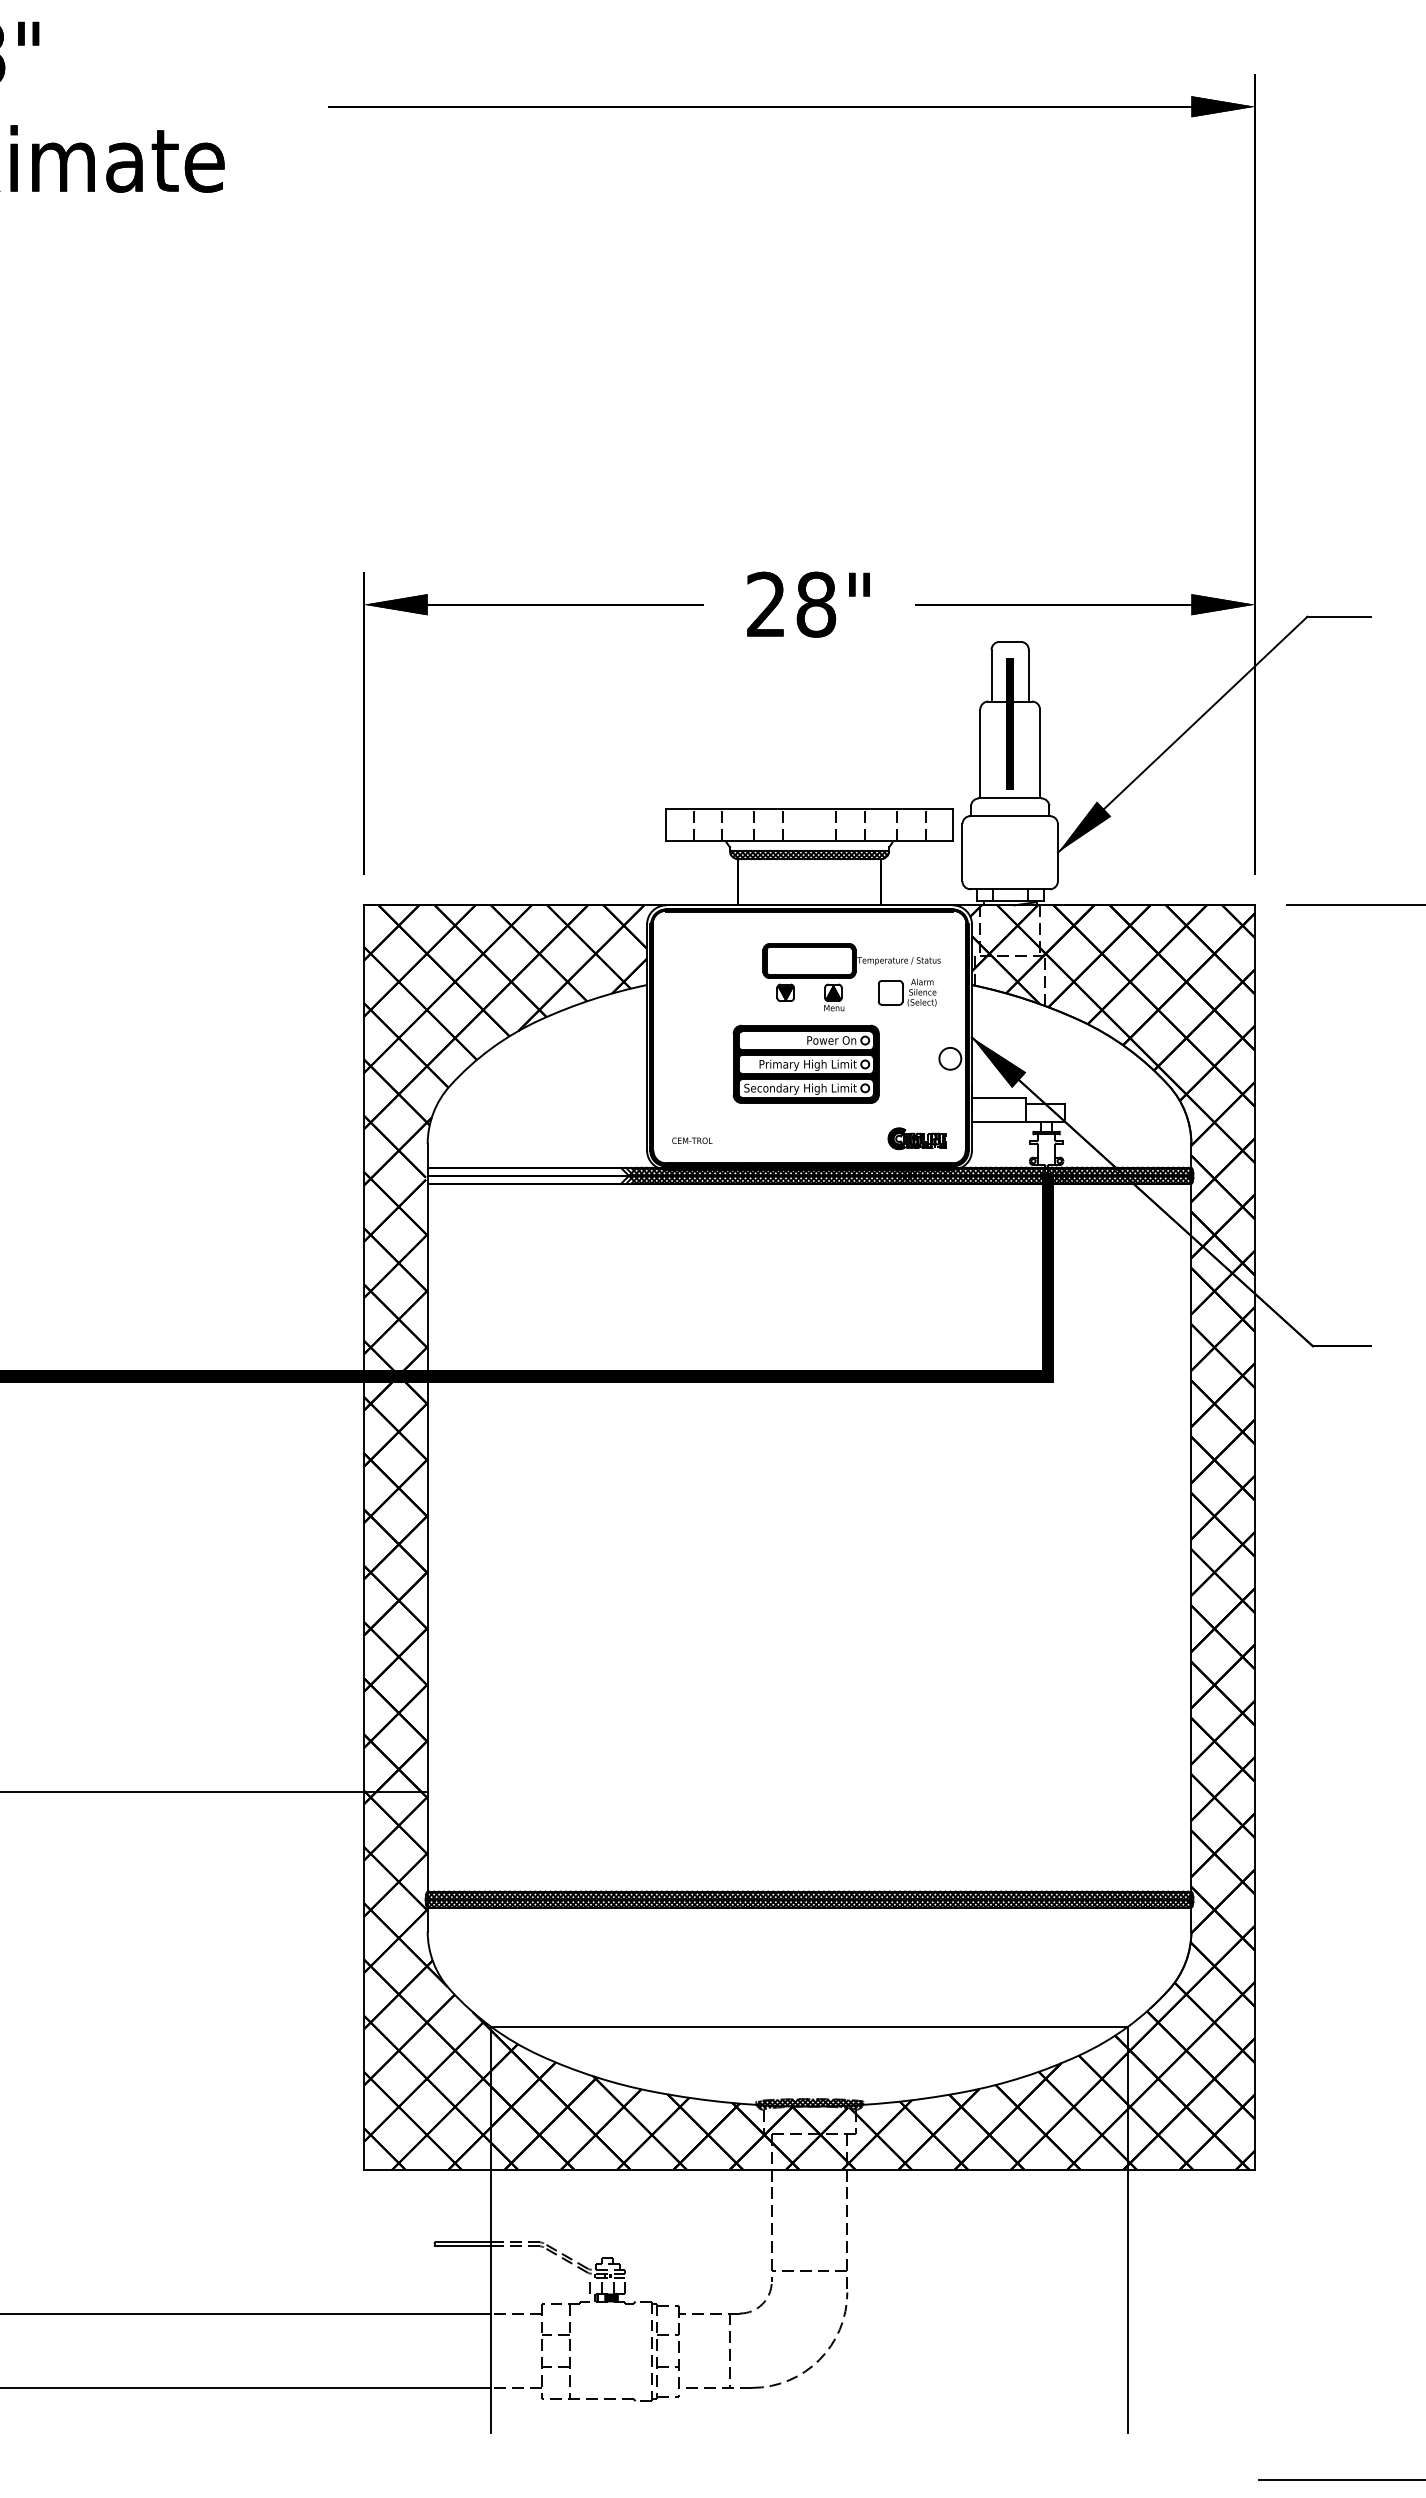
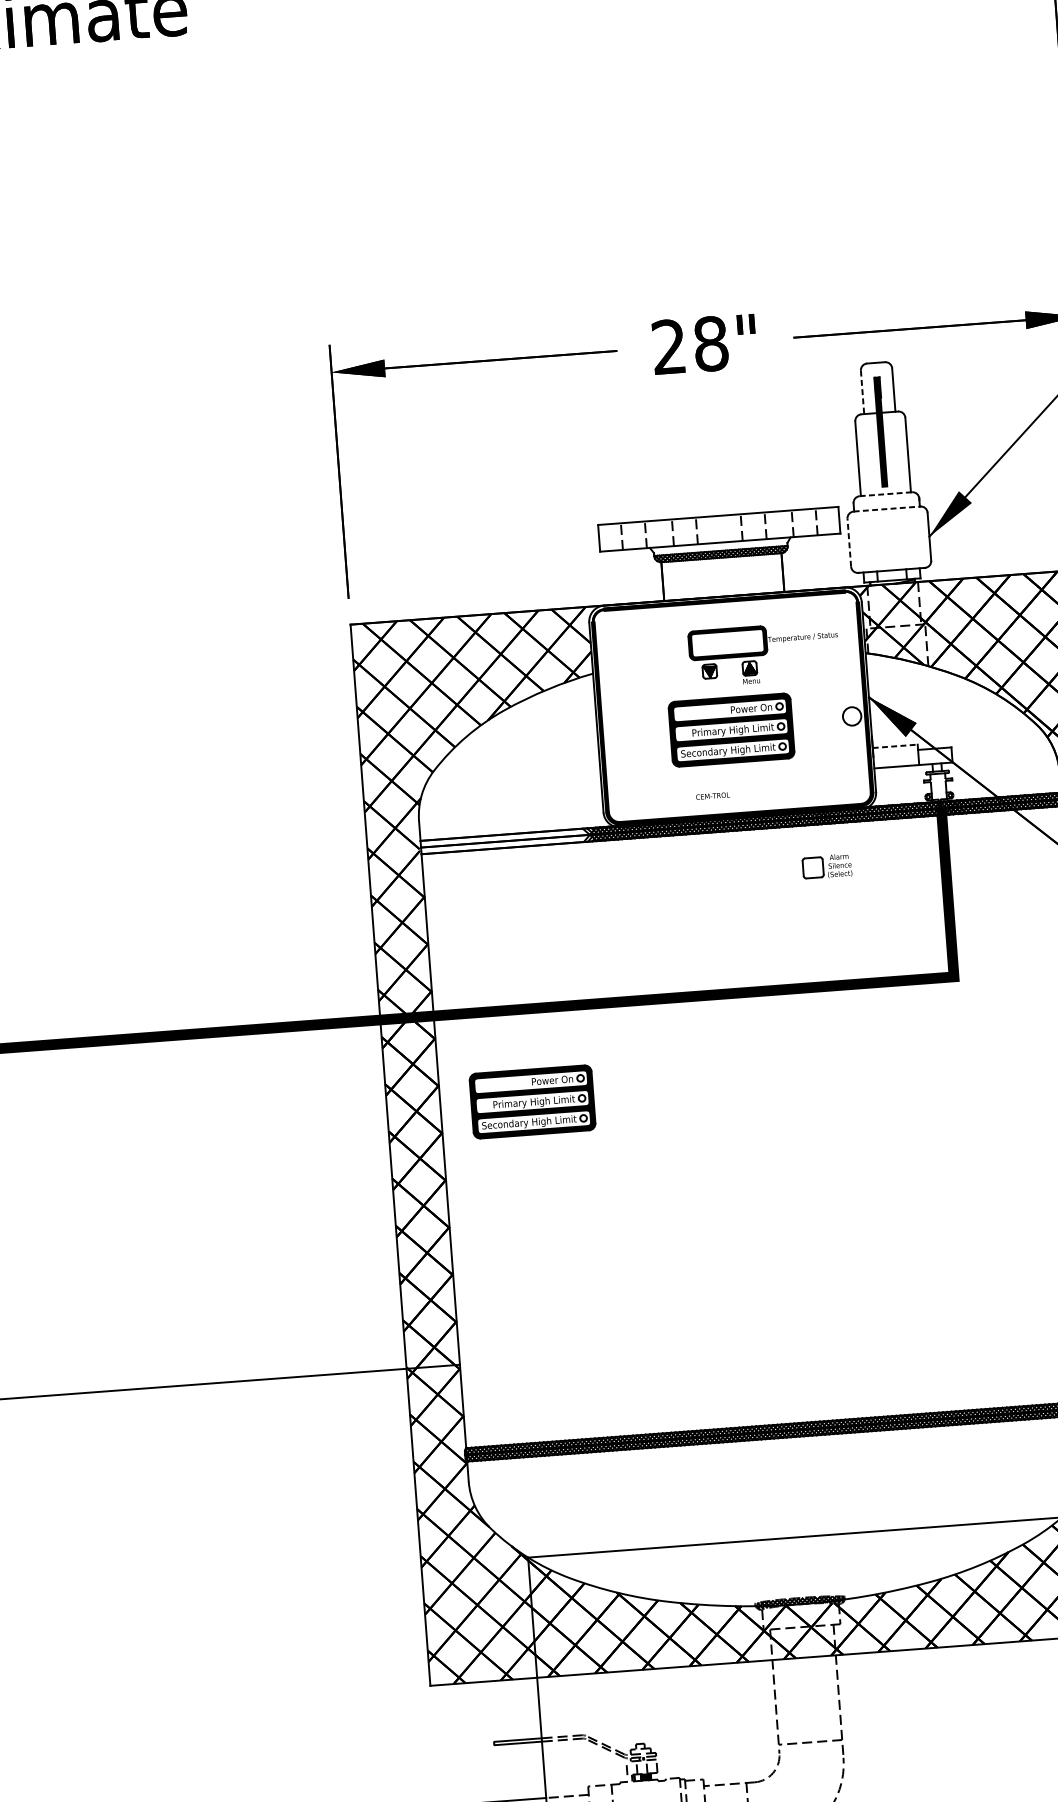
line: (991, 675) -> (862, 392), solid -> dashed
line: (1010, 798) -> (886, 494), solid -> dashed
line: (1010, 816) -> (887, 509), solid -> dashed
line: (962, 852) -> (849, 542), solid -> dashed
part: (906, 992) -> (826, 866), moved
line: (998, 1098) -> (895, 746), solid -> dashed
part: (916, 1138) -> (828, 785), removed
text: (692, 1140) -> (713, 795), moved
part: (536, 1486) -> (531, 1101), added

